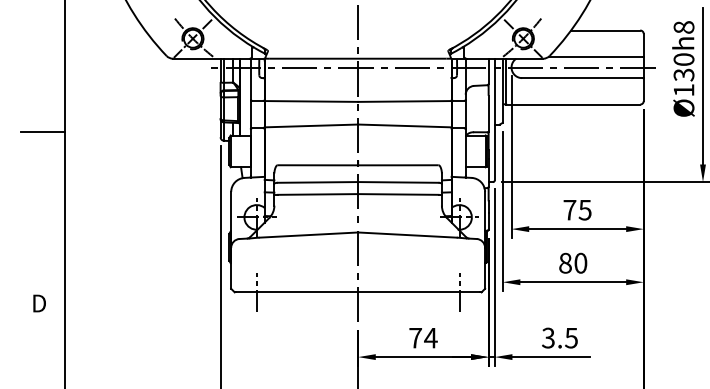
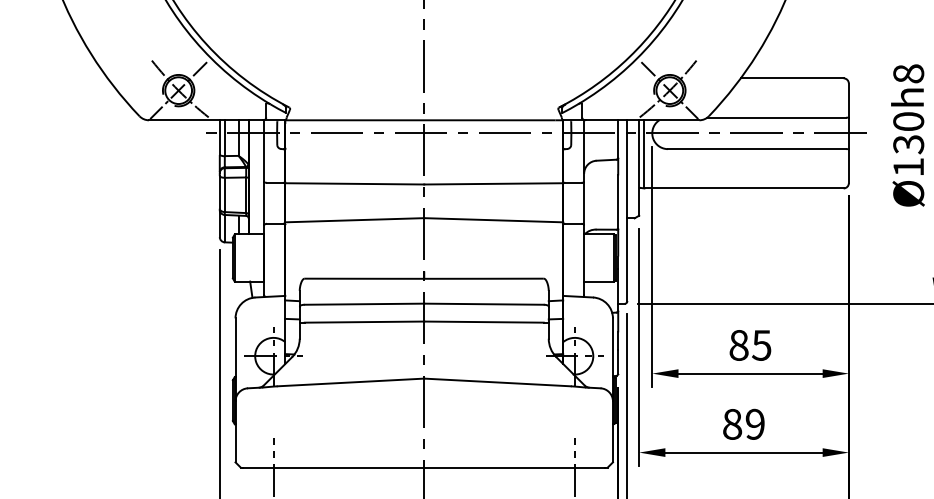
text: (569, 209) -> (738, 344), 75 -> 85
text: (580, 263) -> (754, 424), 80 -> 89

